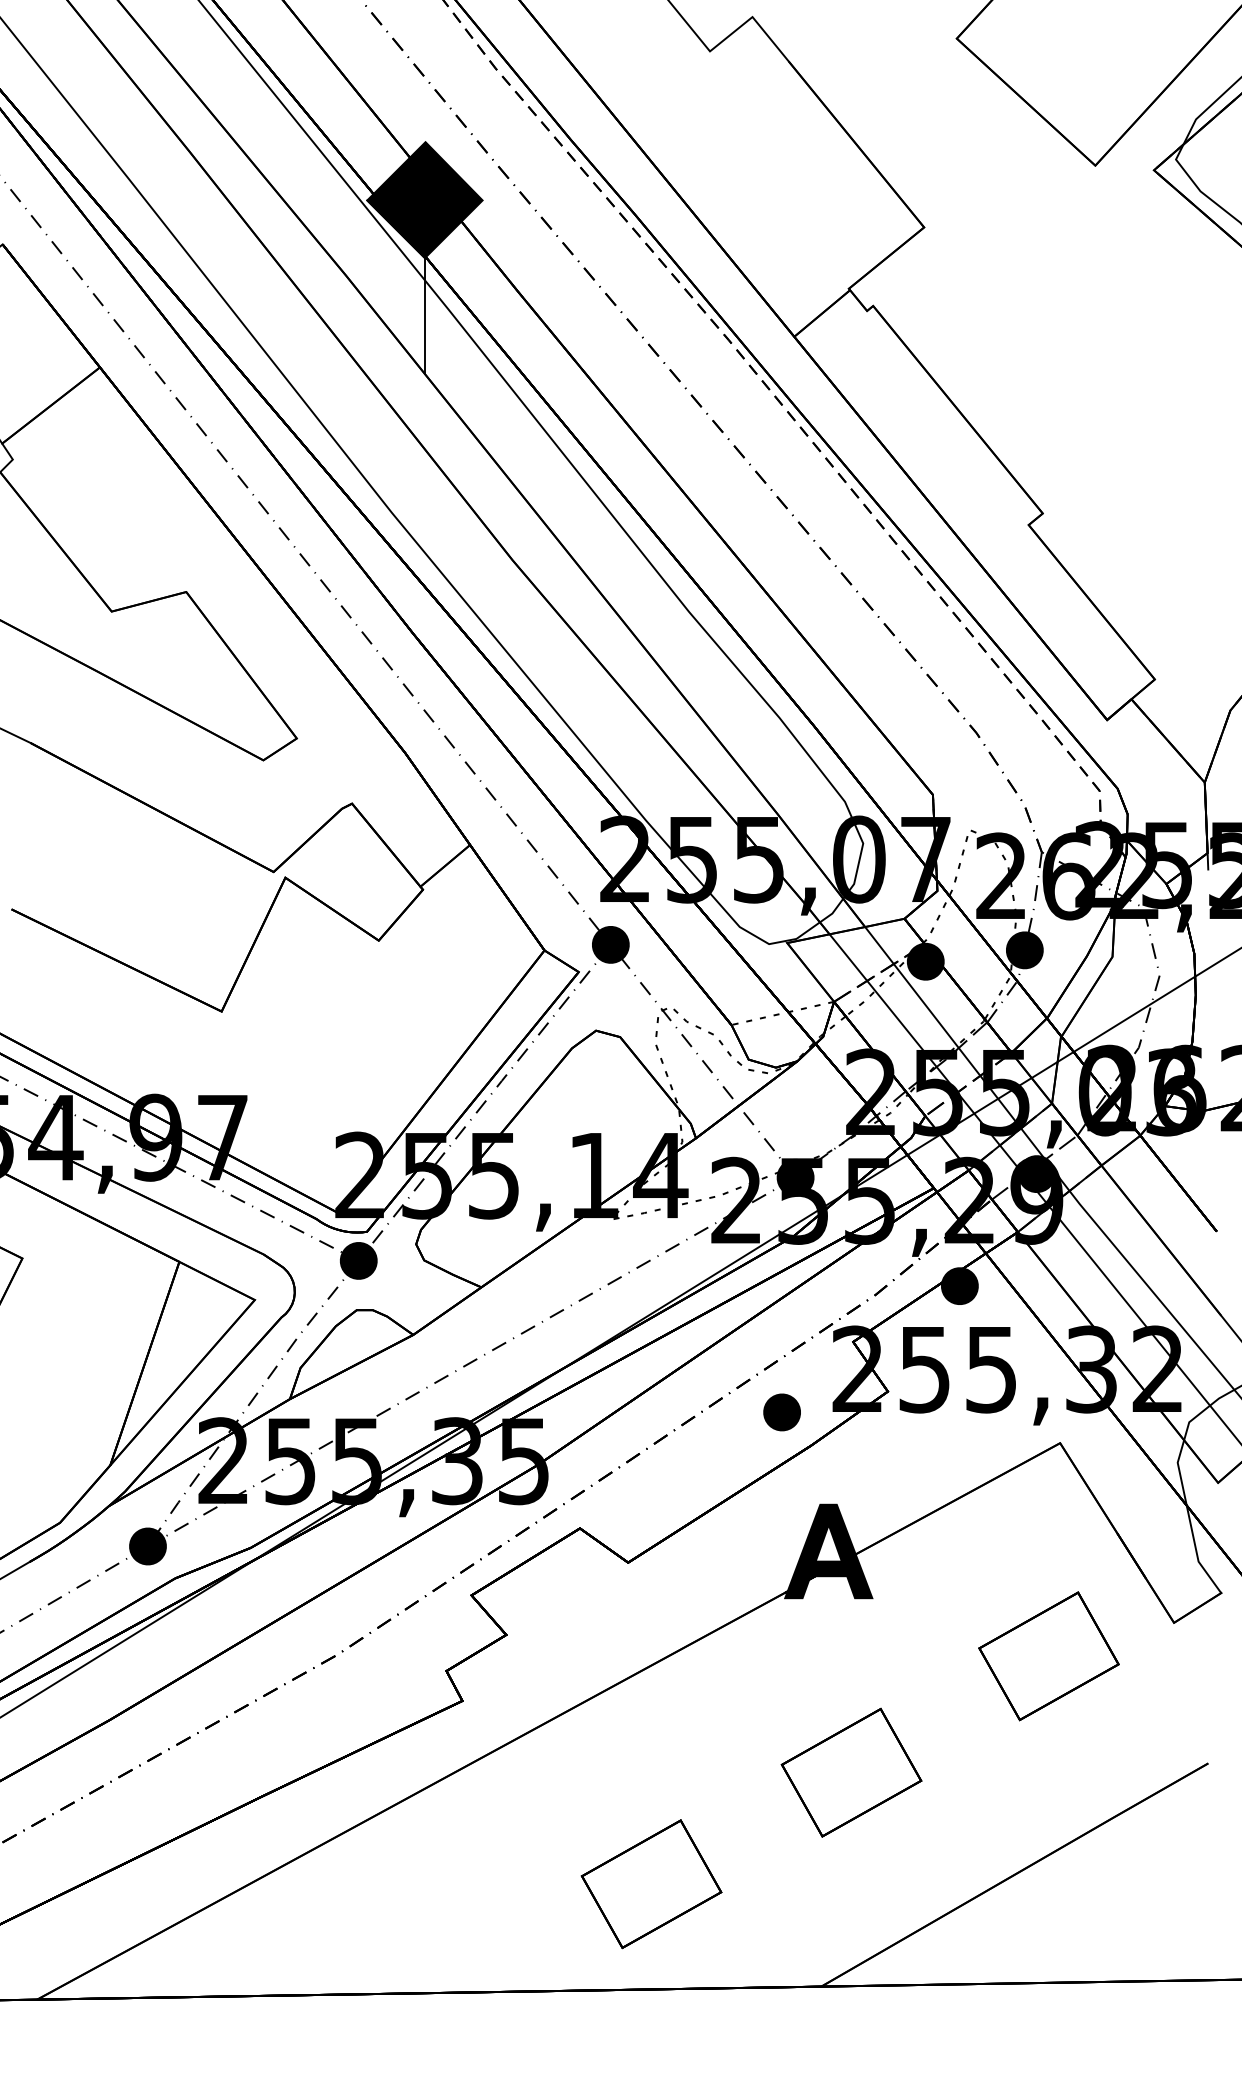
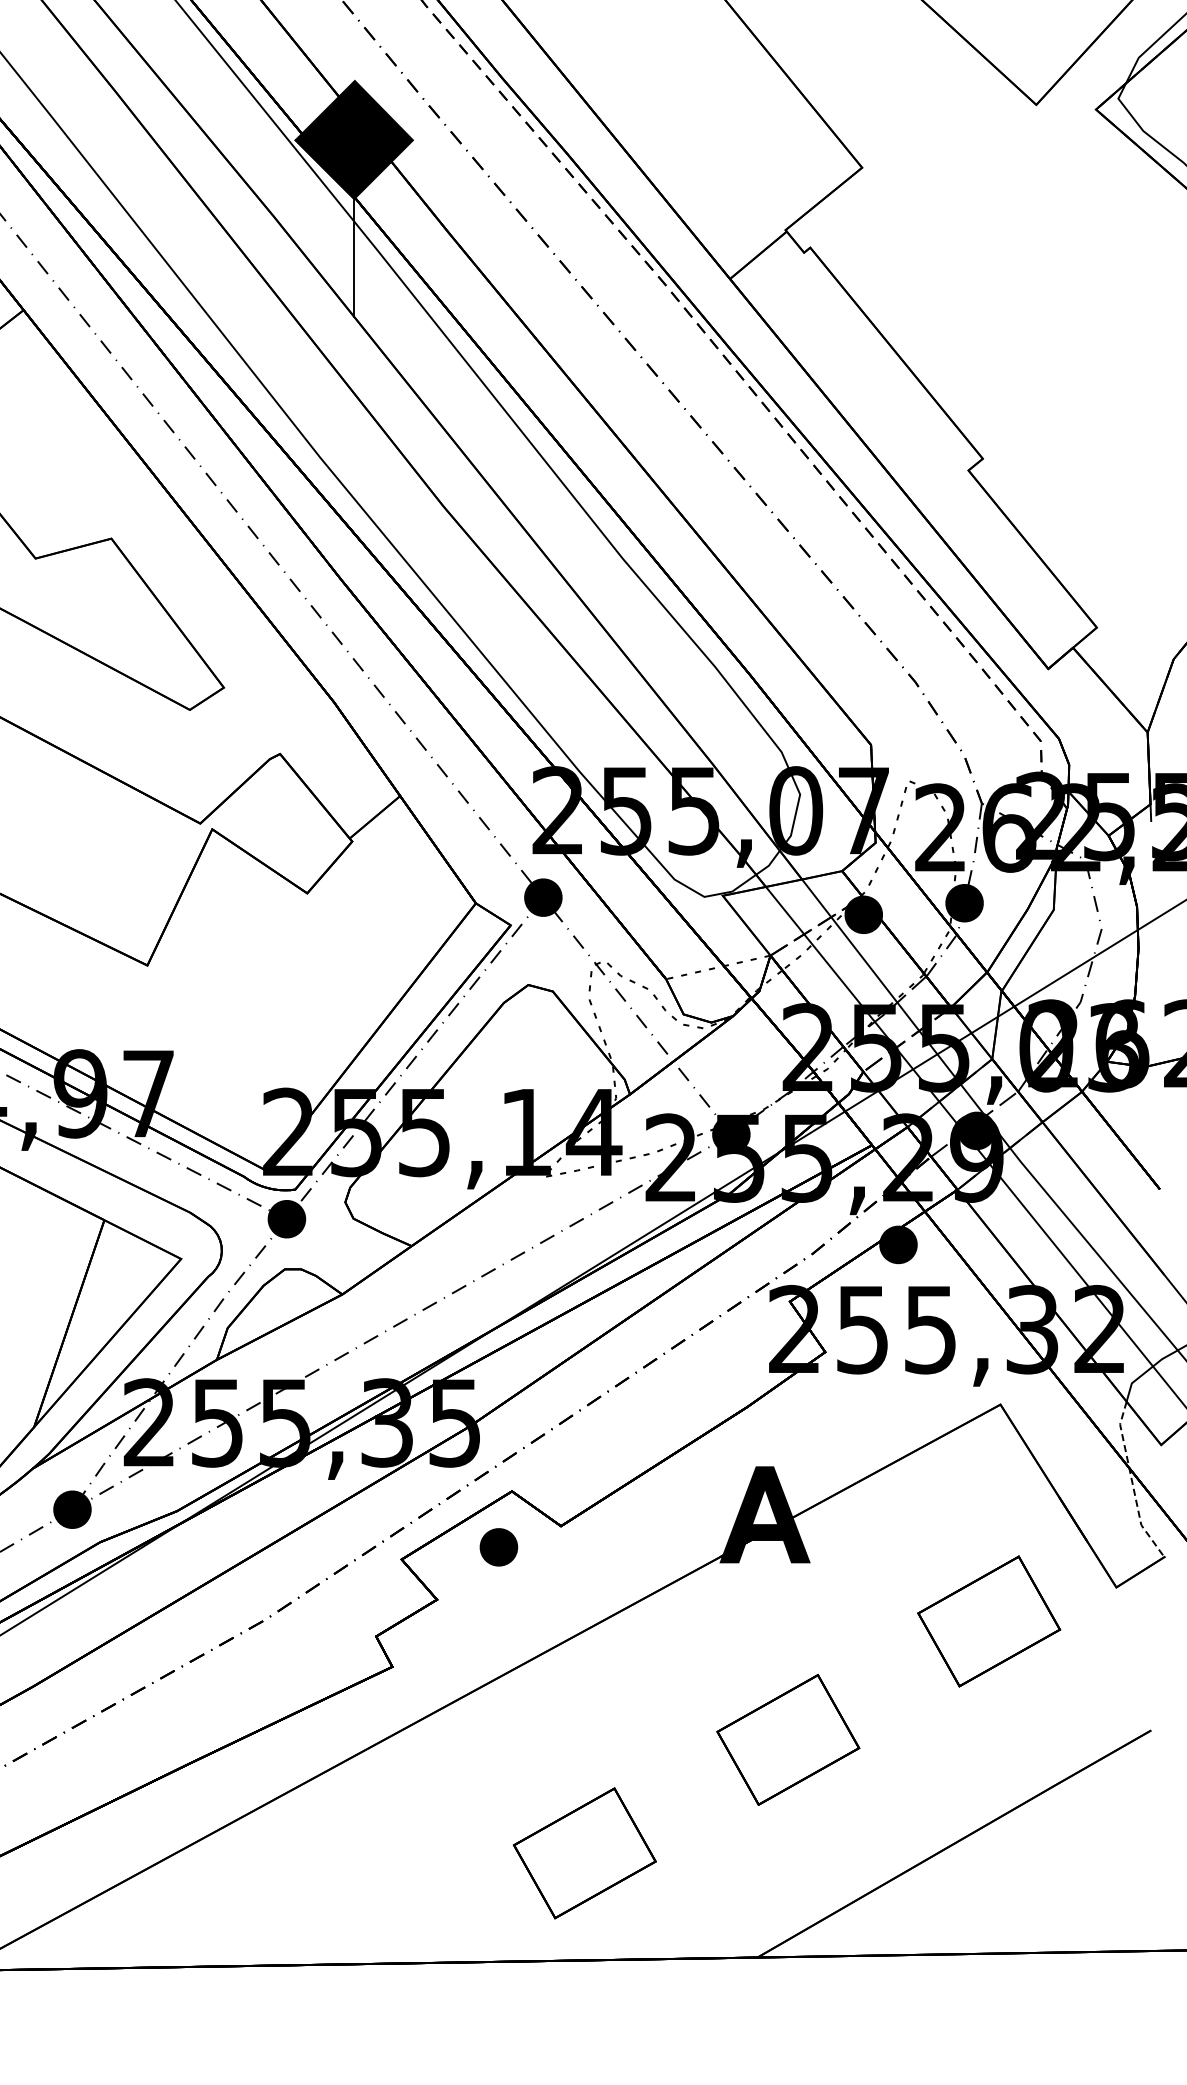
part: (781, 1412) -> (498, 1547), moved
line: (1189, 1519) -> (1132, 1482), solid -> dashed

